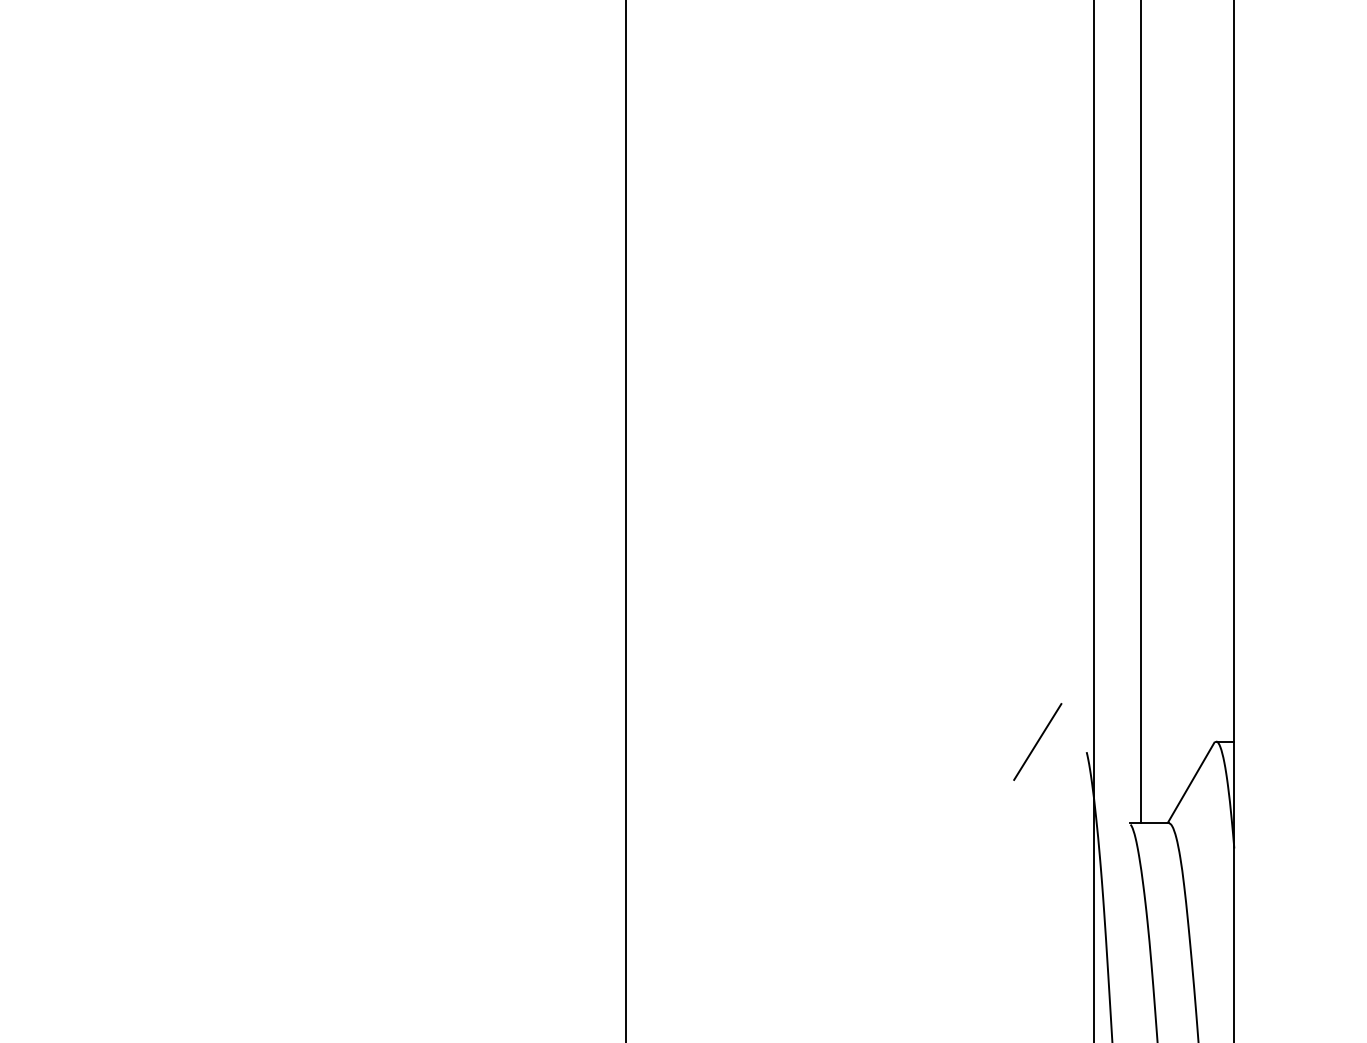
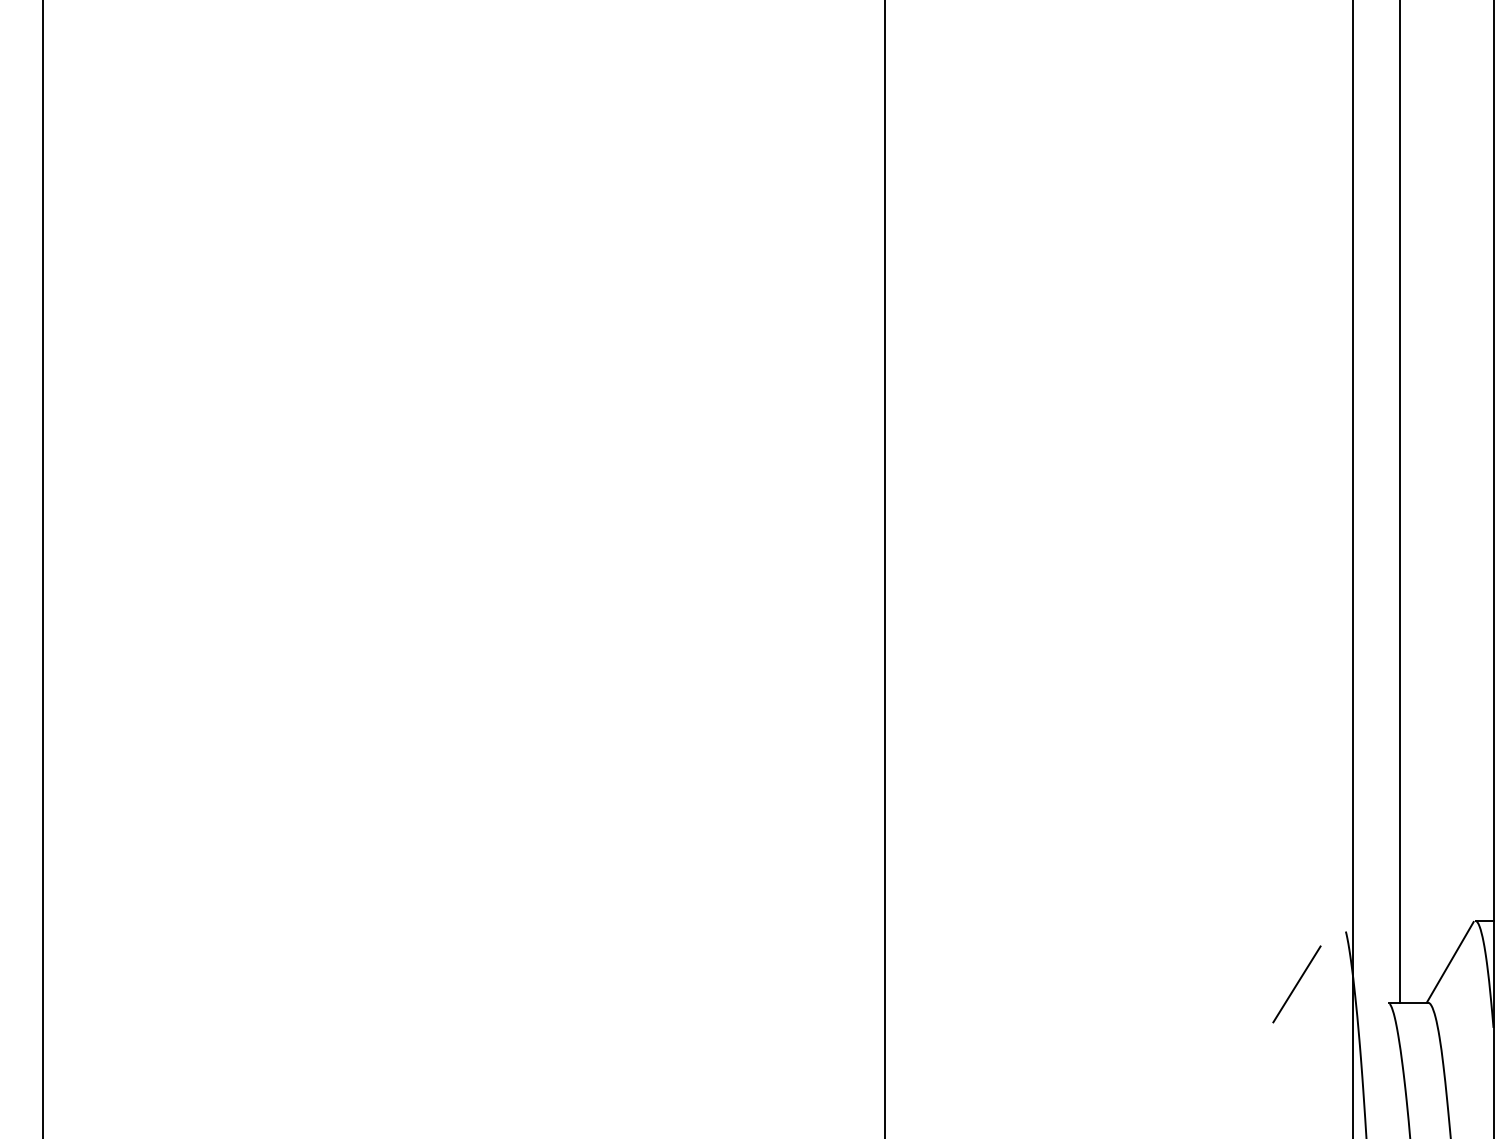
line: (1037, 742) -> (1296, 984), moved

